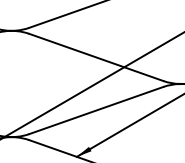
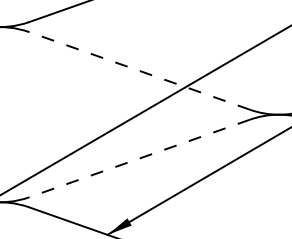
line: (95, 57) -> (138, 71), solid -> dashed
line: (95, 110) -> (138, 158), solid -> dashed

